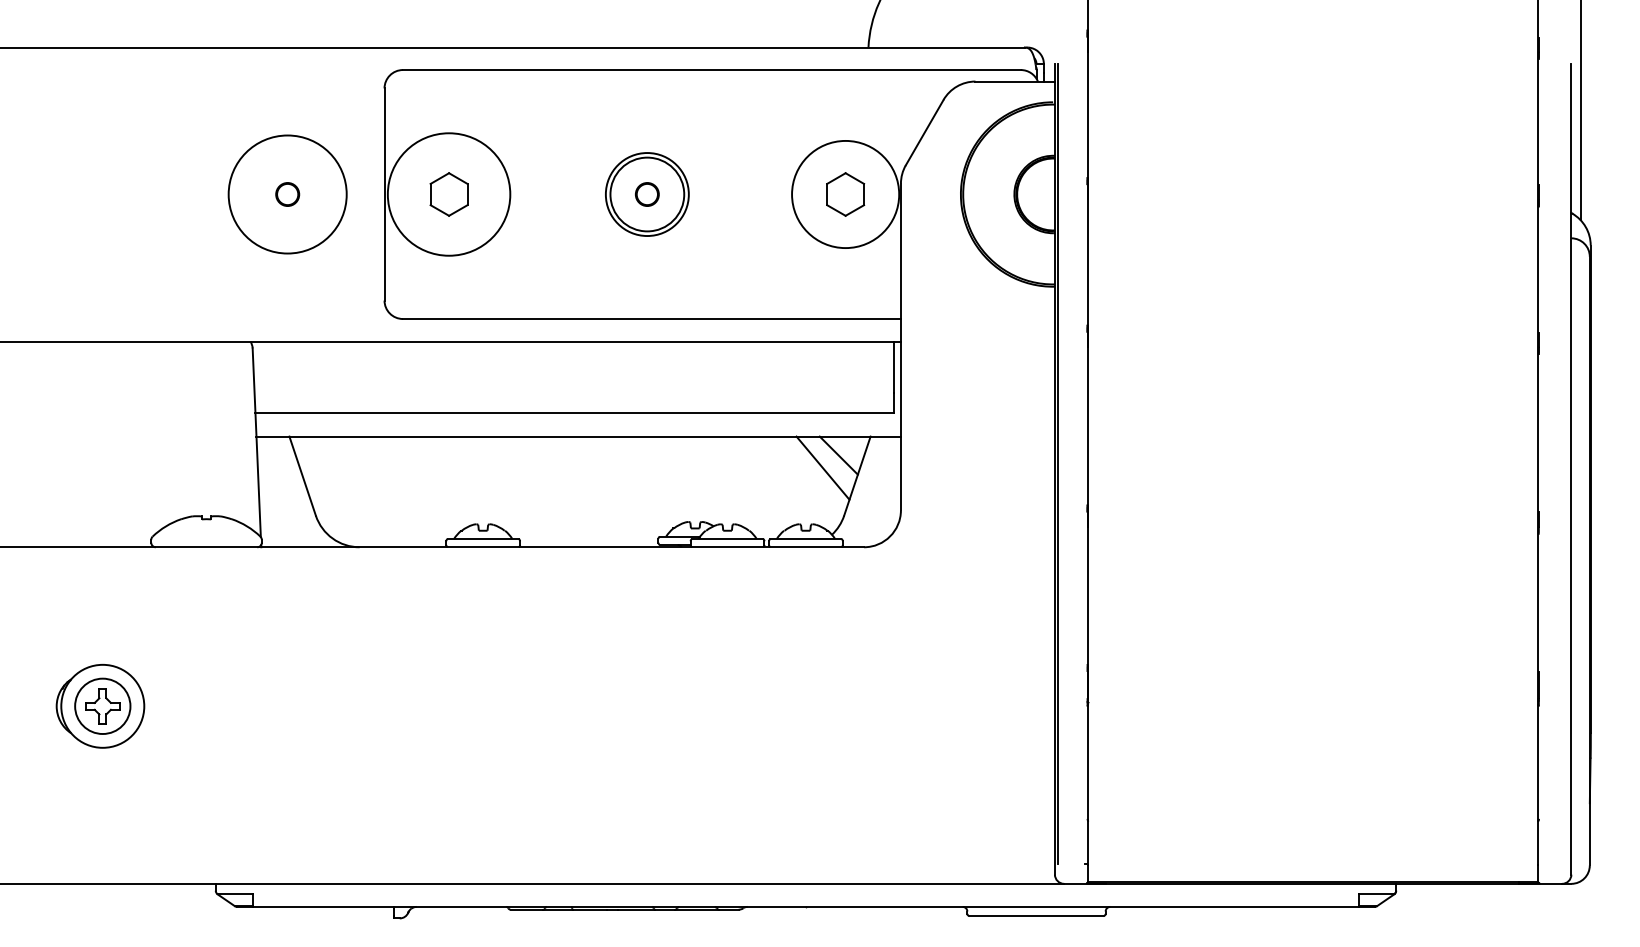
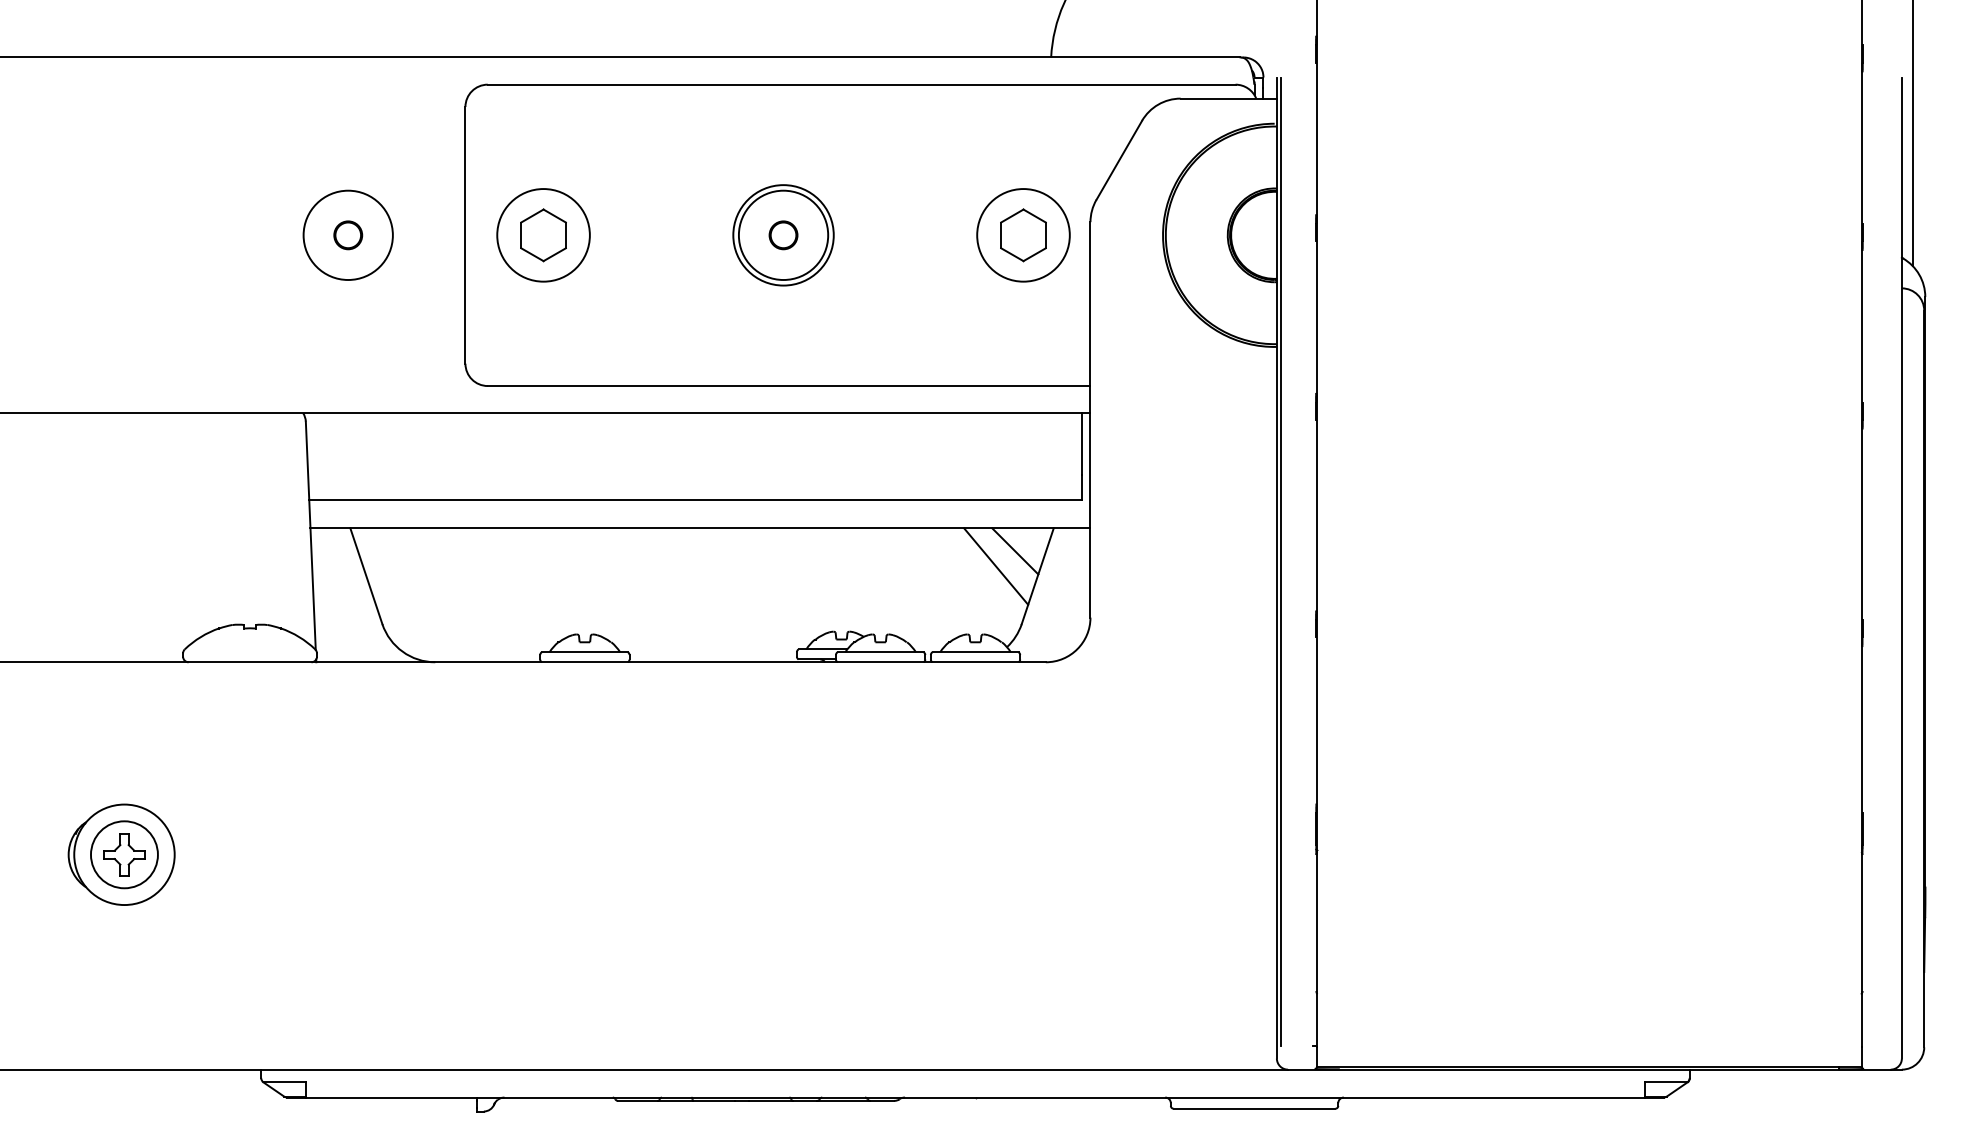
circle: (287, 194) -> (348, 235), size x0.62
circle: (448, 194) -> (542, 235), size x0.62
circle: (845, 194) -> (1023, 235), size x0.71

